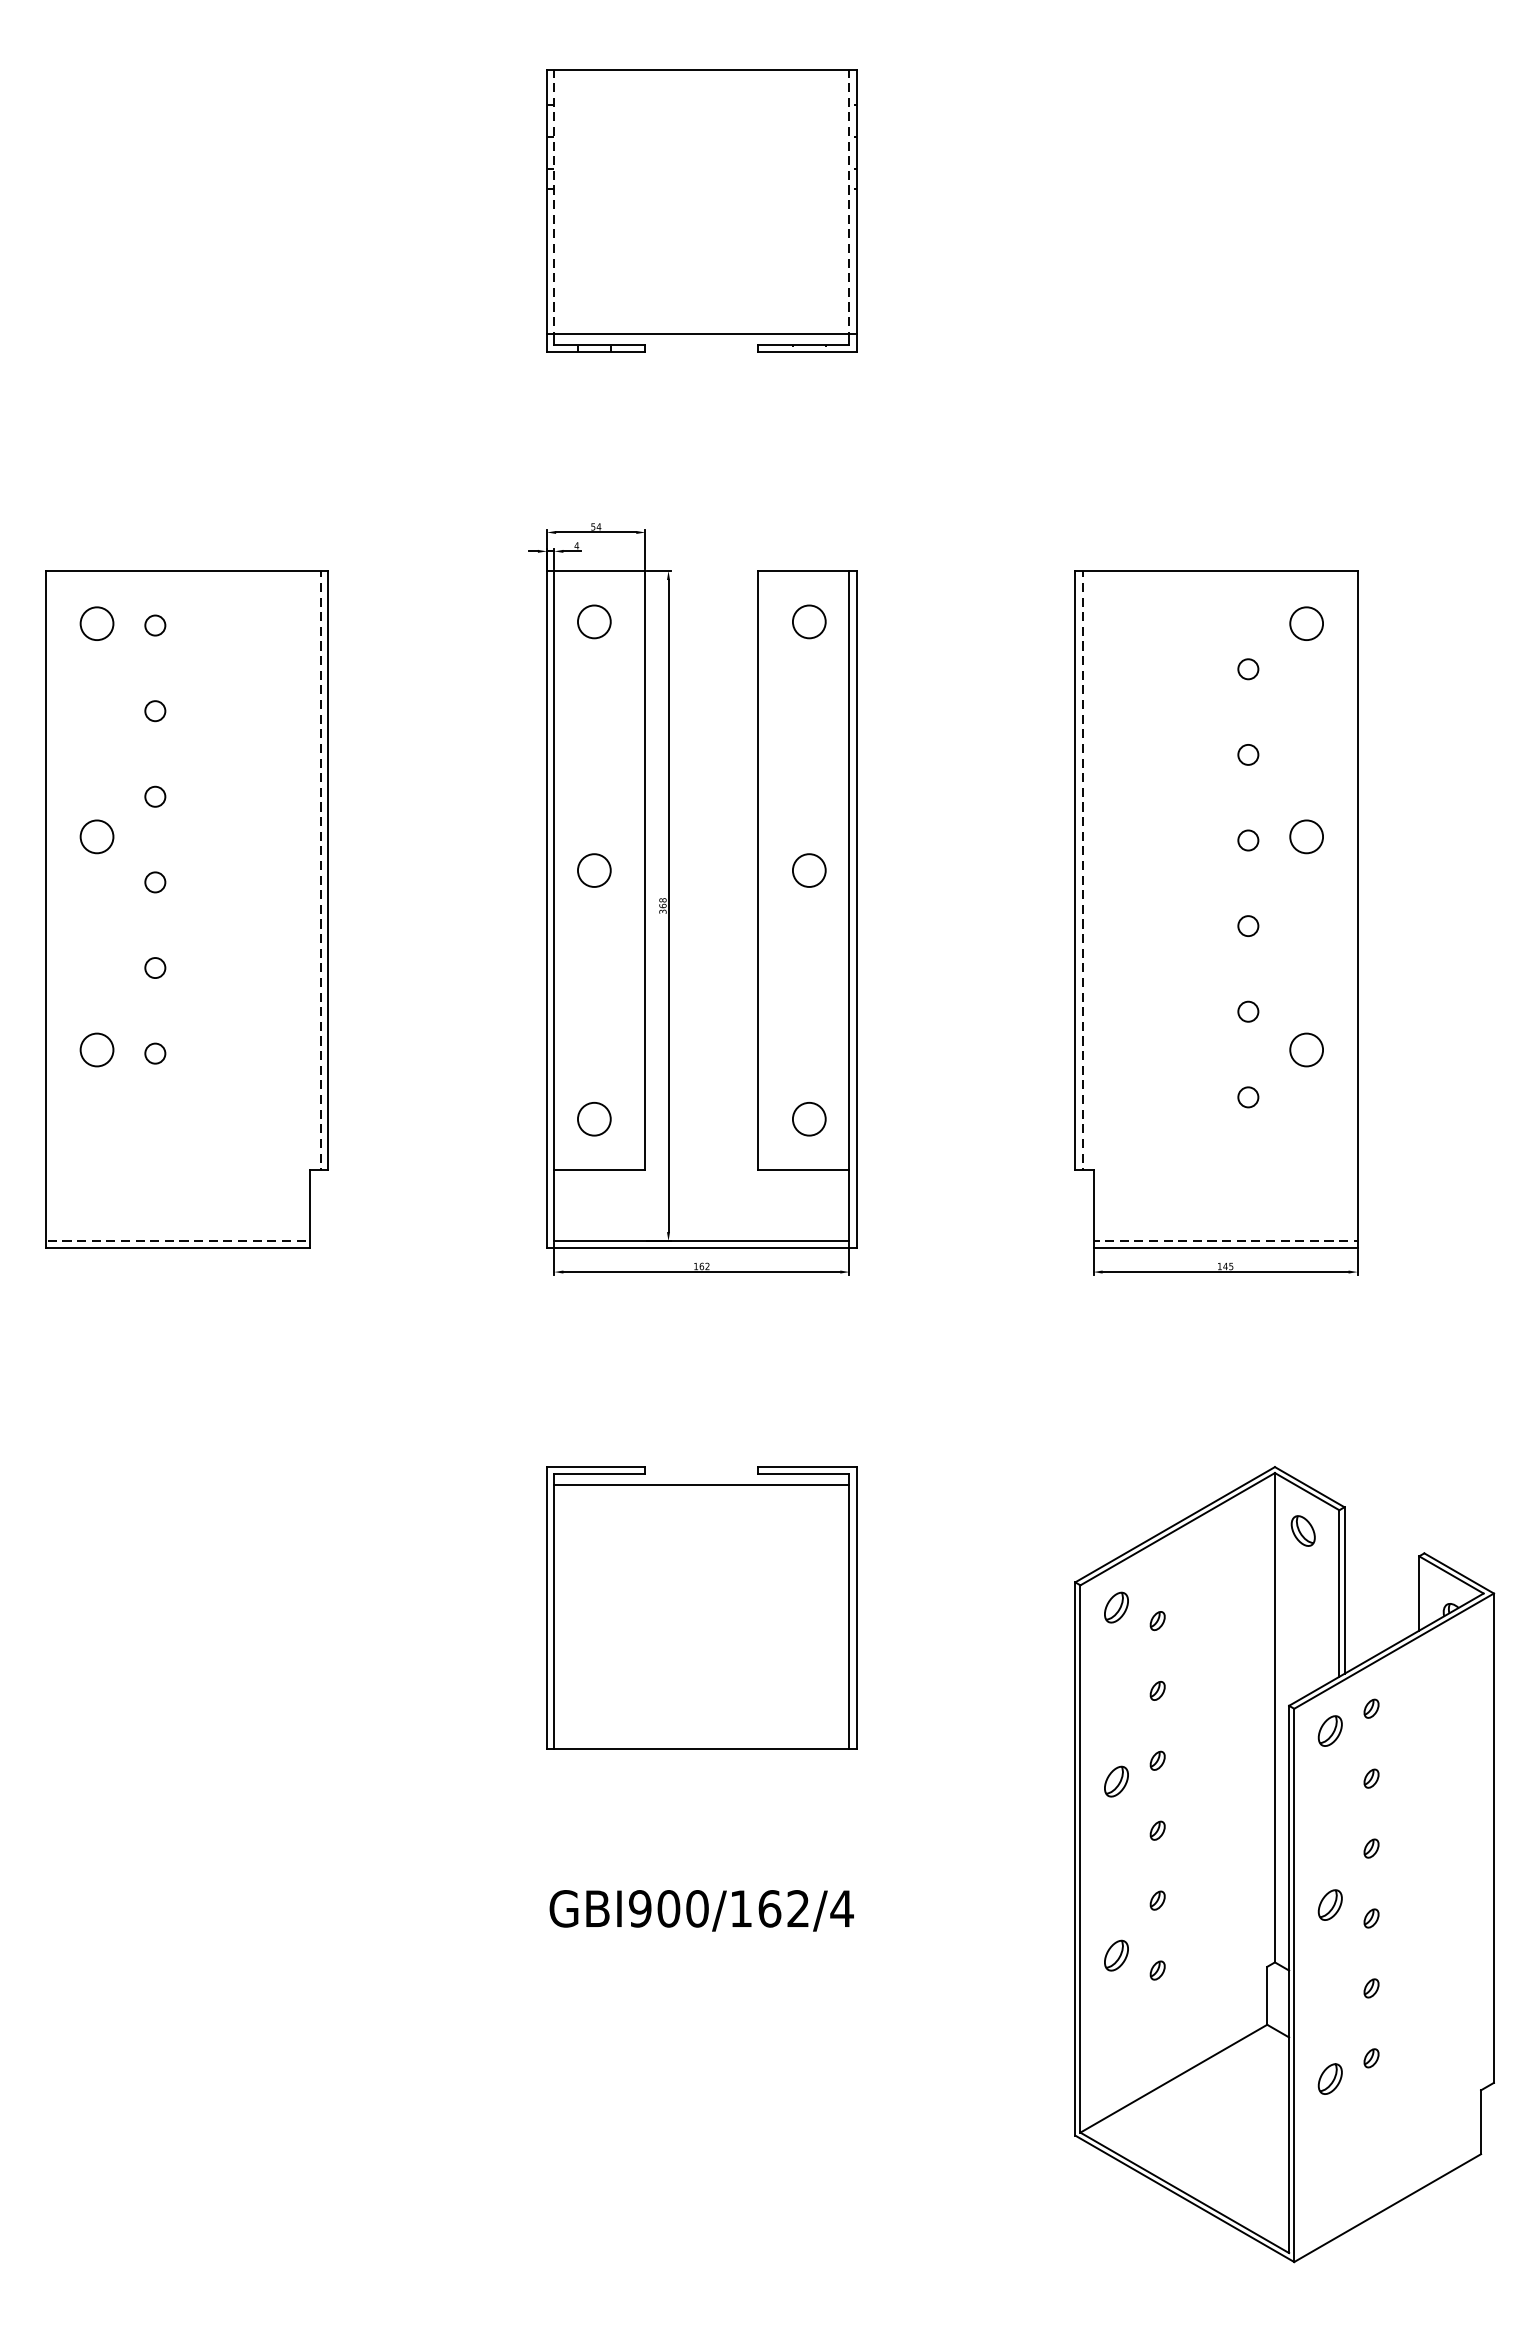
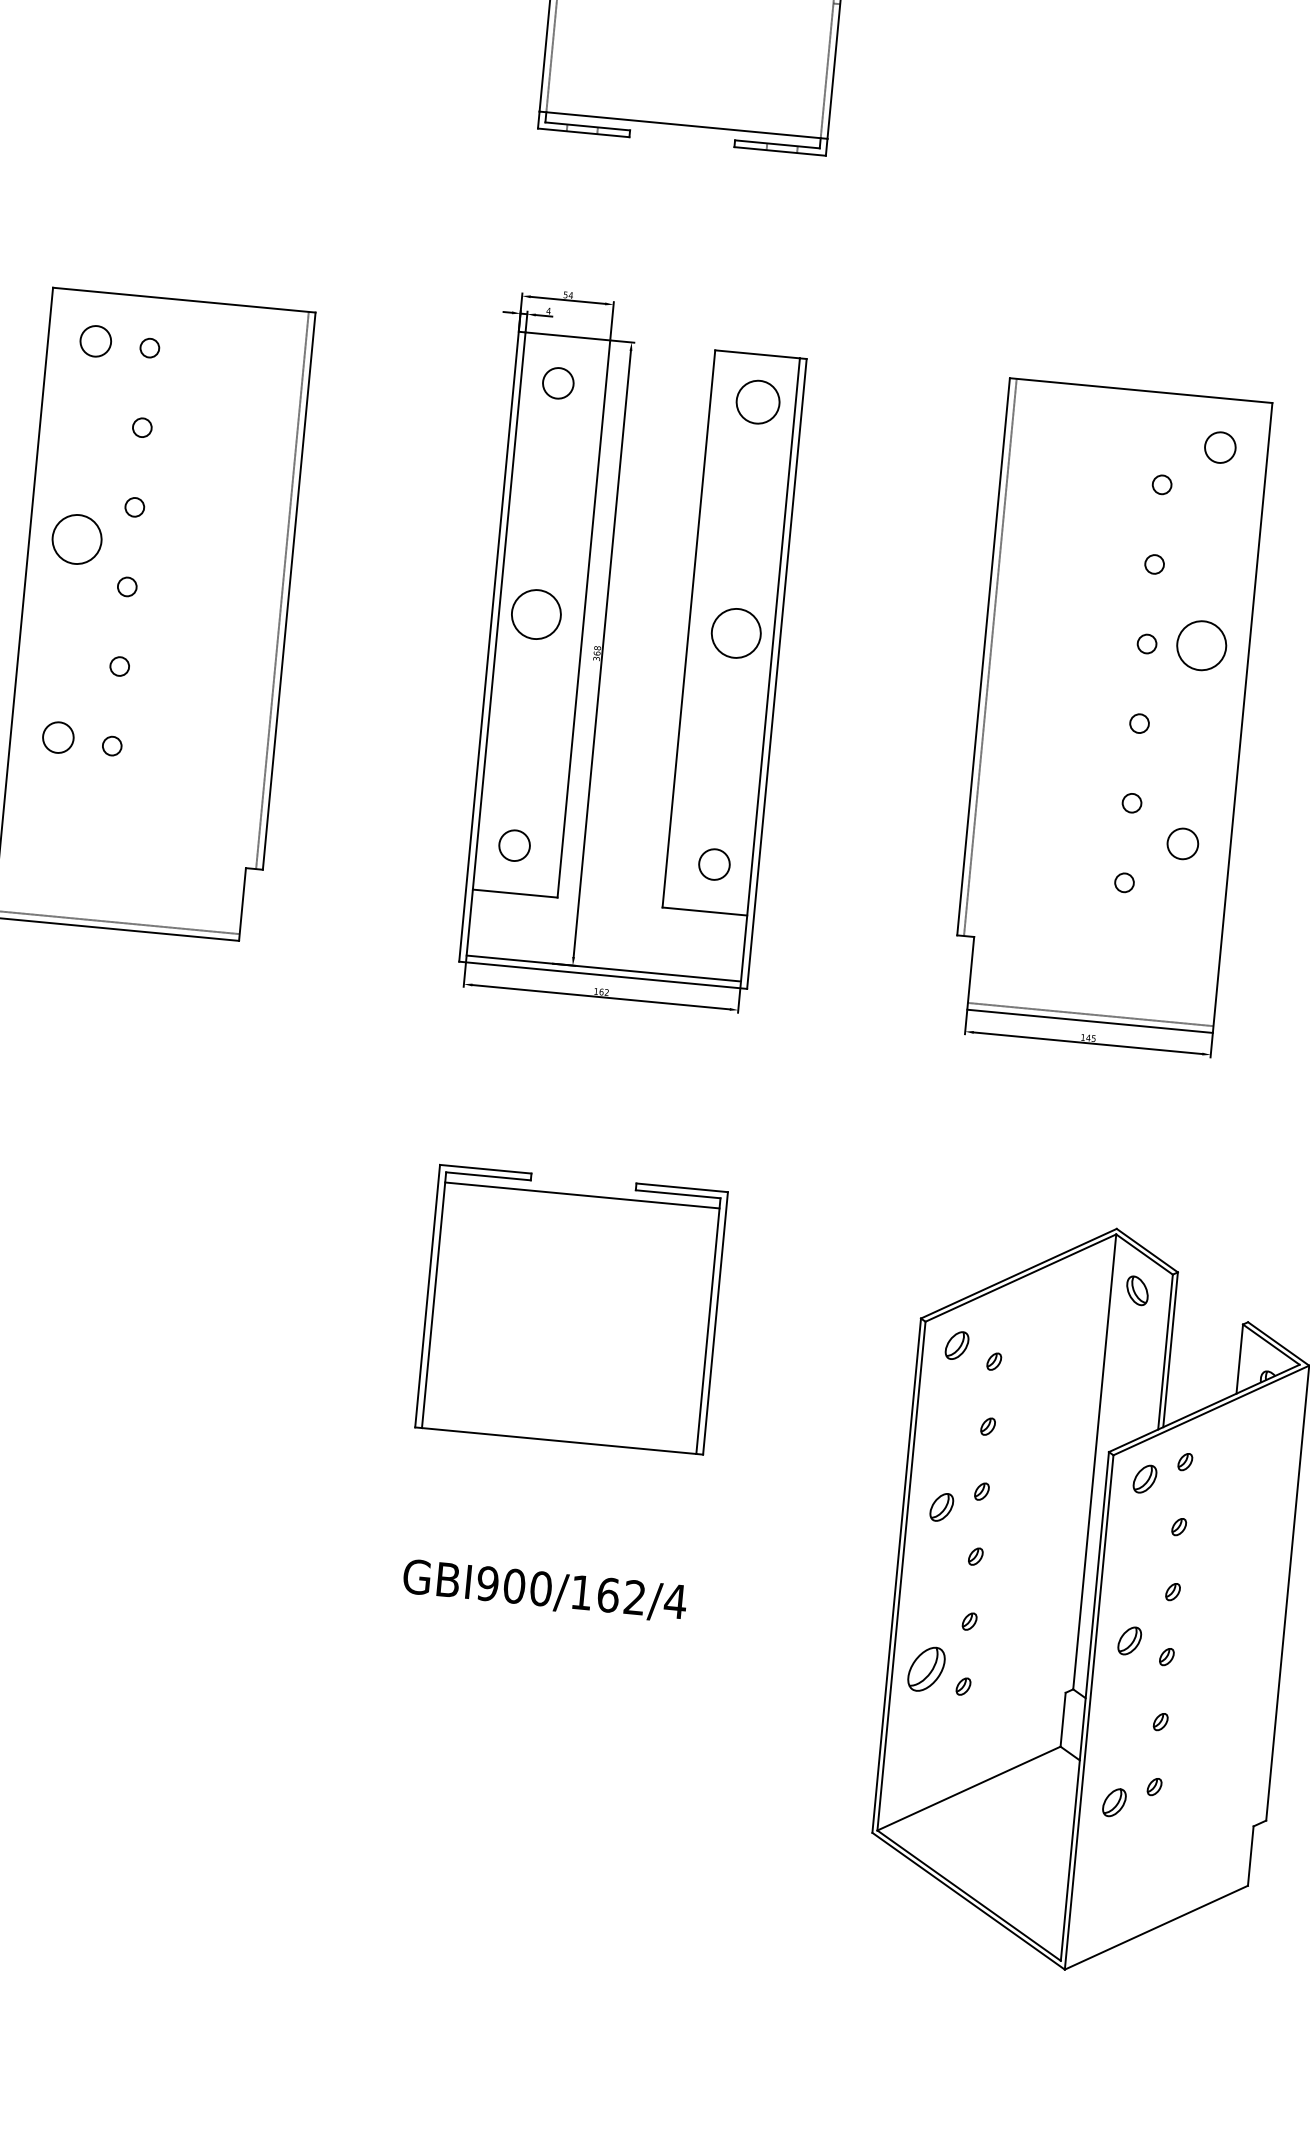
circle: (809, 621) -> (758, 401), size x1.4
circle: (96, 836) -> (76, 539), size x1.6
circle: (1306, 836) -> (1201, 645), size x1.6
circle: (594, 870) -> (536, 614), size x1.6
circle: (808, 870) -> (735, 633), size x1.6
part: (1116, 1955) -> (926, 1669), size x1.6

